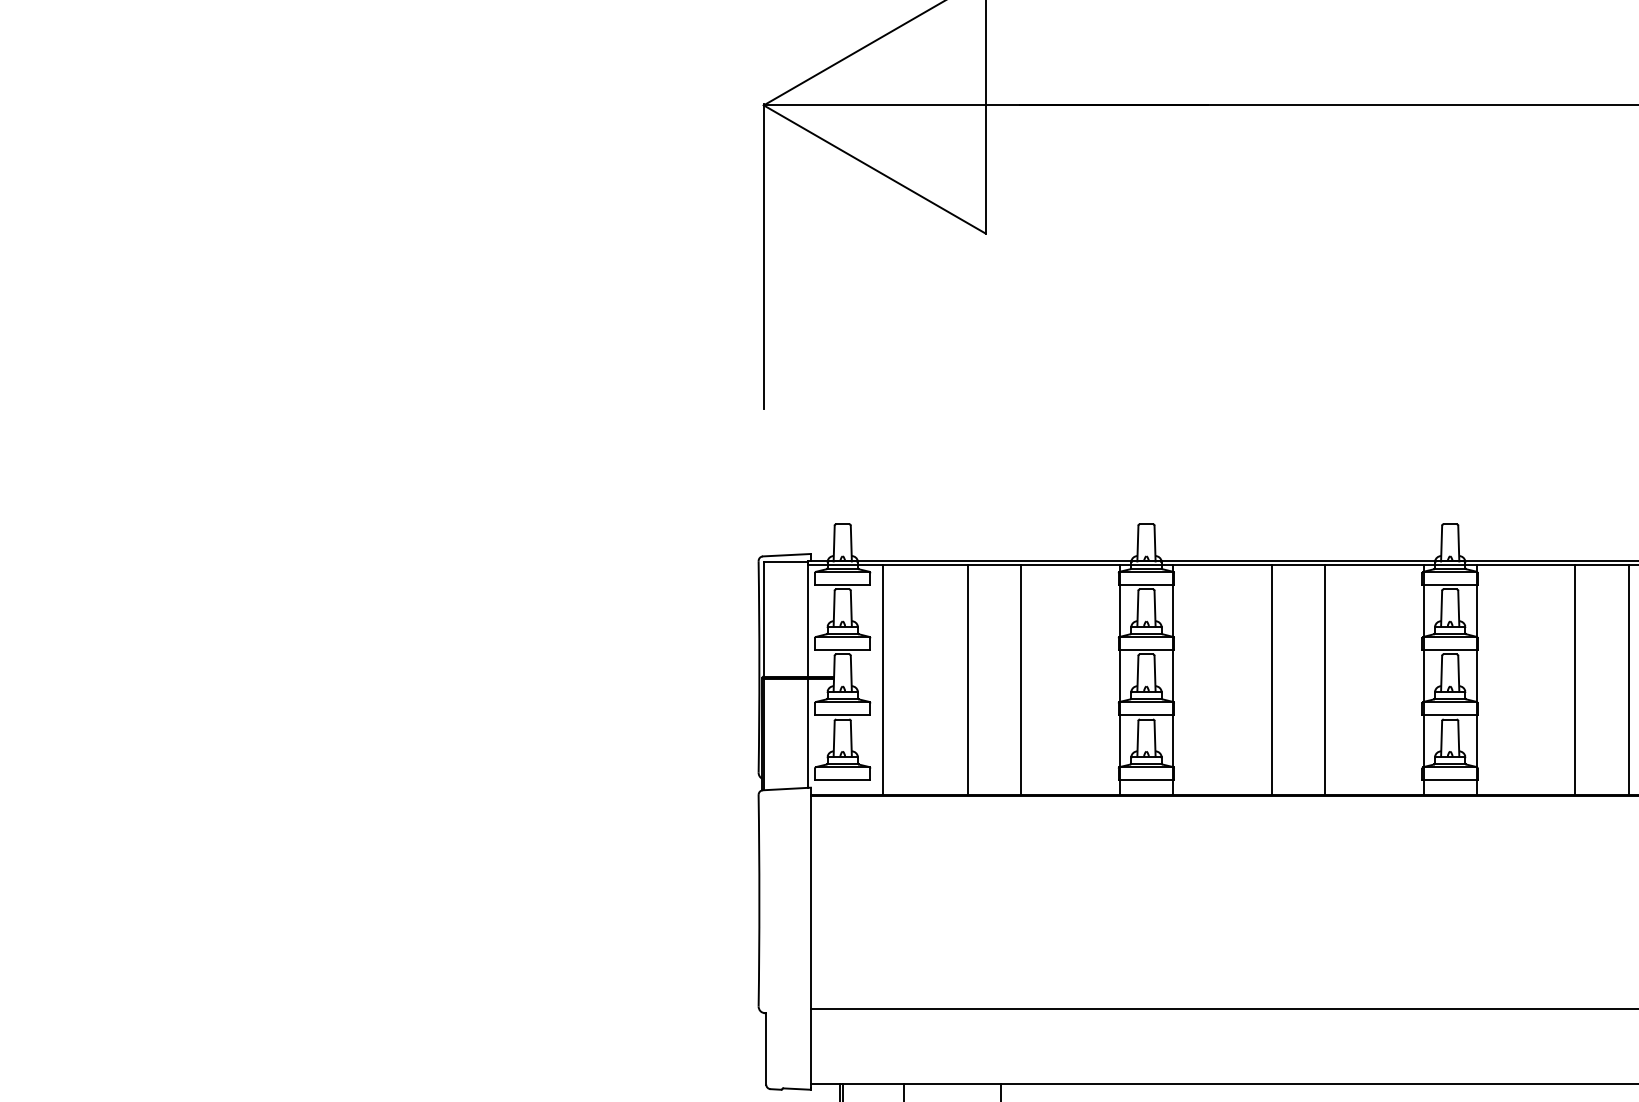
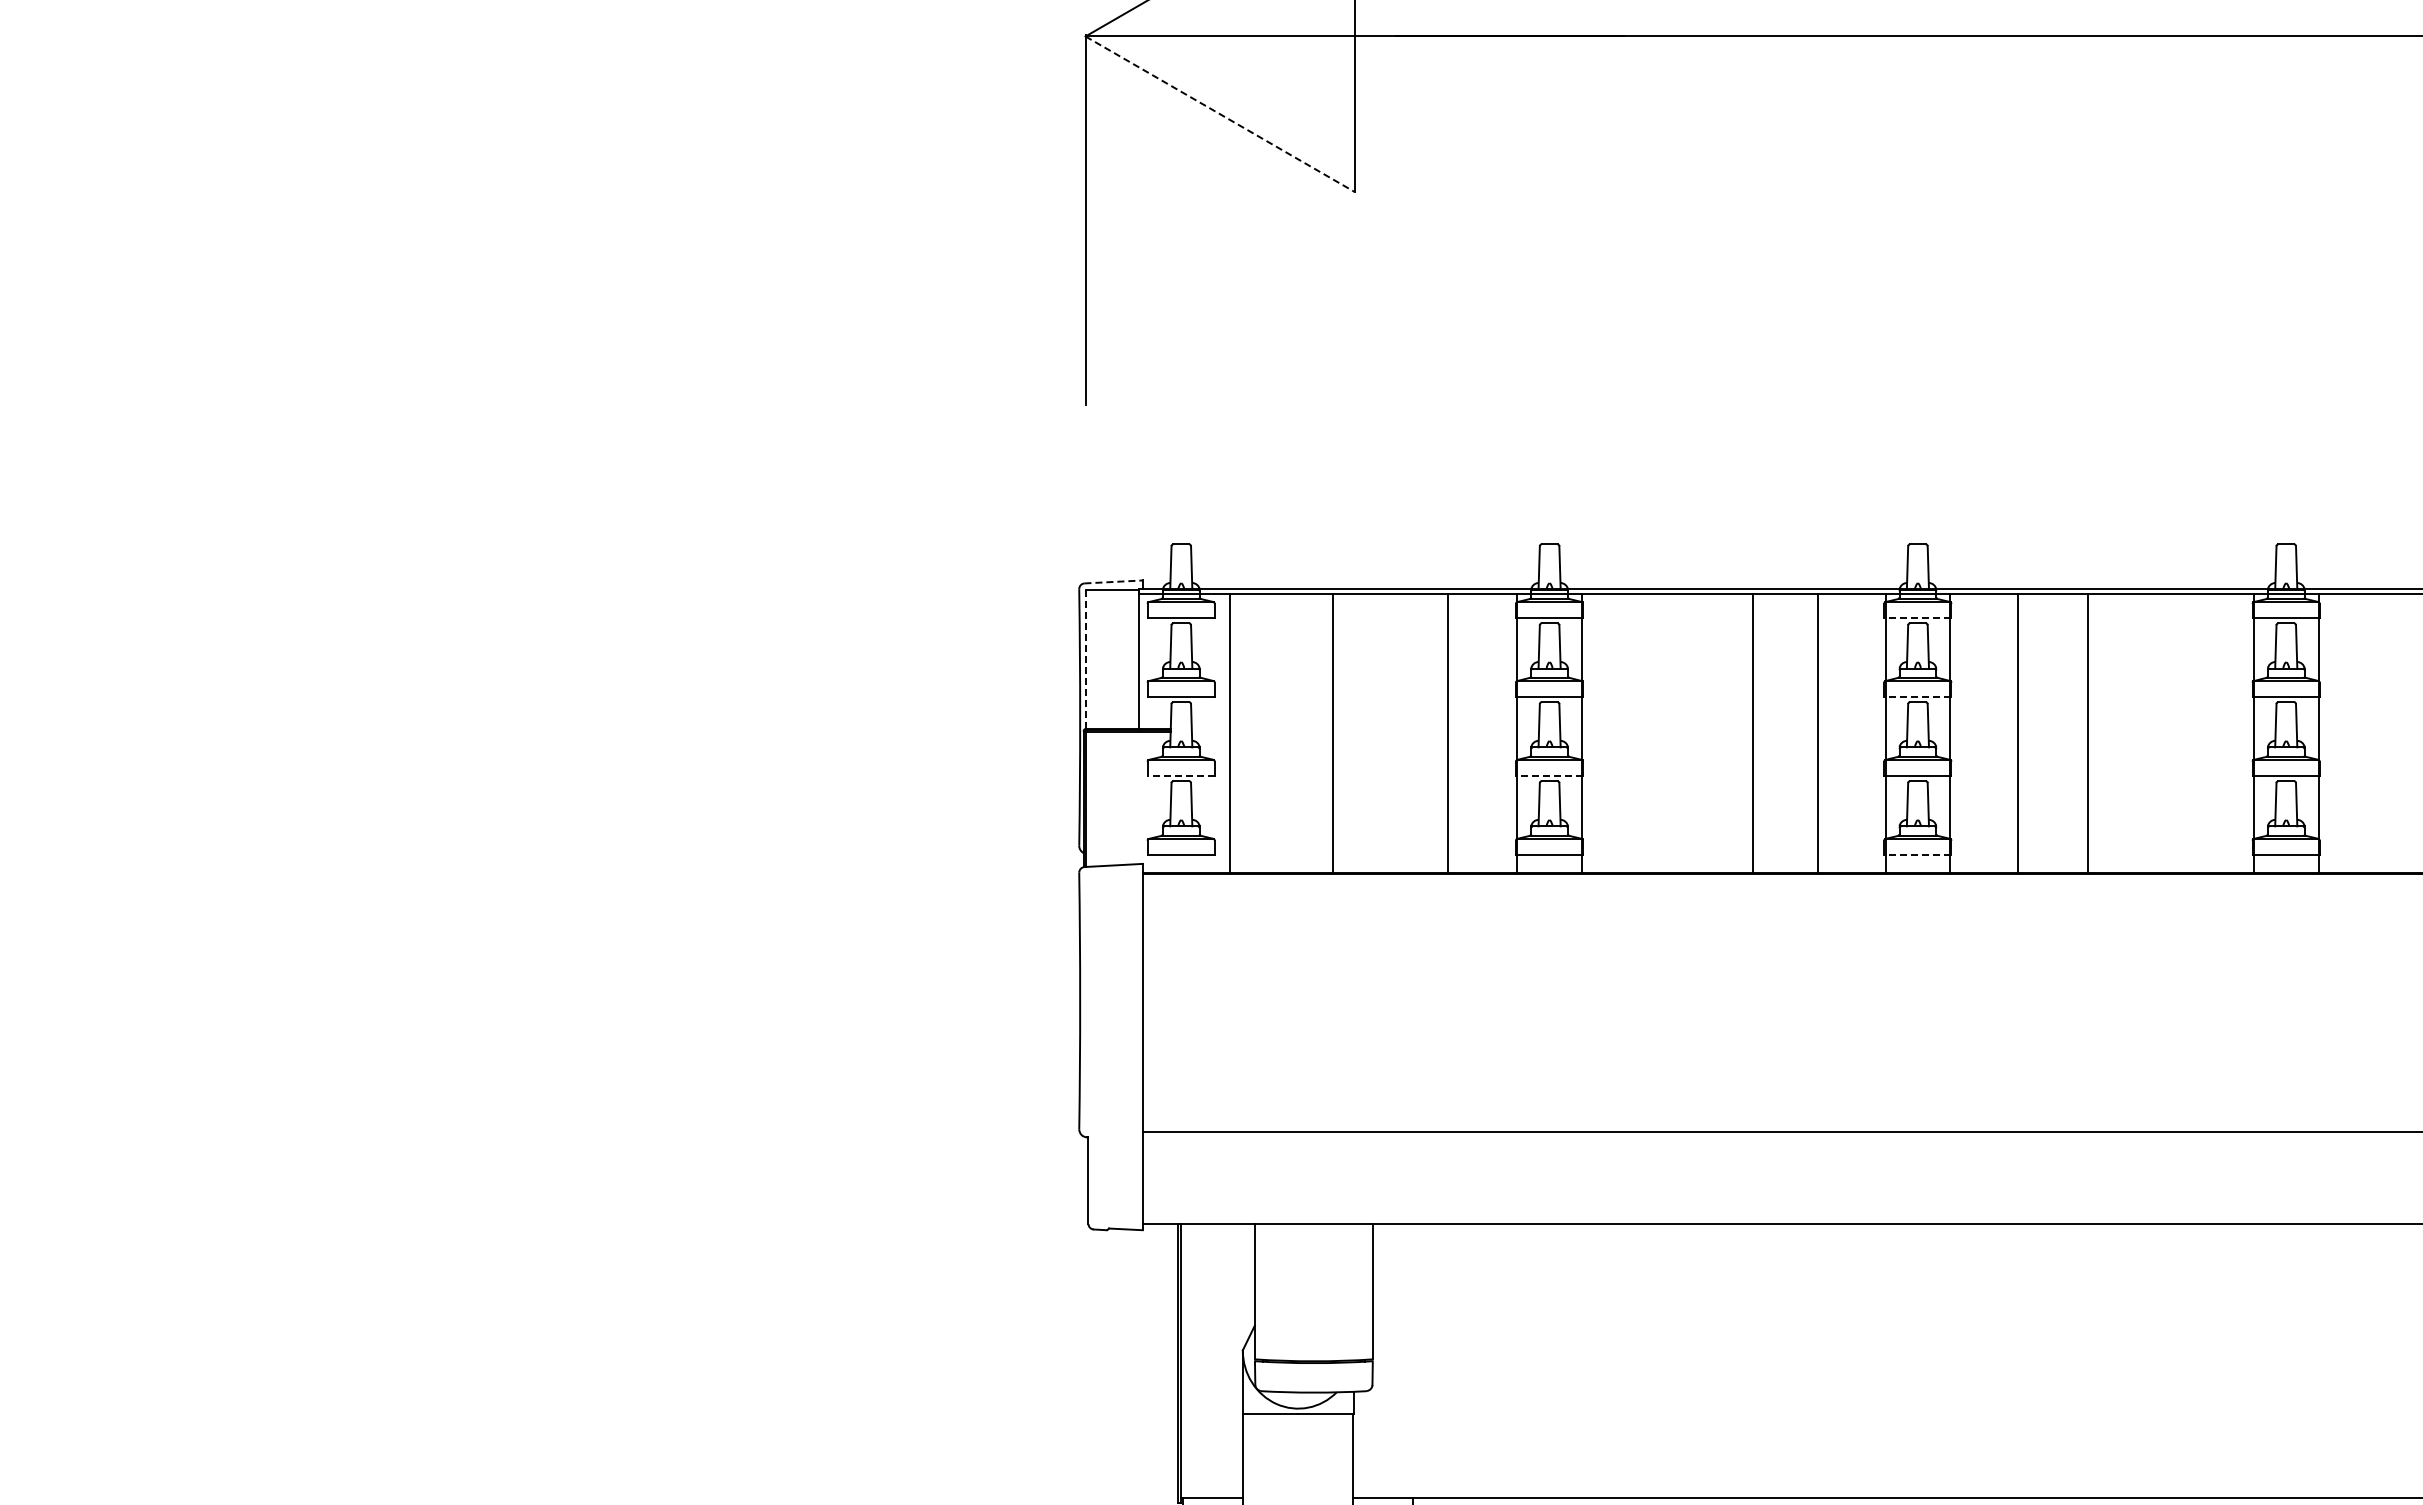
line: (875, 169) -> (1220, 114), solid -> dashed
line: (787, 554) -> (1114, 581), solid -> dashed
line: (1449, 585) -> (1917, 618), solid -> dashed
line: (763, 619) -> (1085, 659), solid -> dashed
line: (1449, 650) -> (1917, 697), solid -> dashed
line: (1021, 679) -> (1447, 732), moved
line: (1271, 679) -> (1752, 732), moved
line: (1325, 679) -> (1818, 732), moved
line: (1575, 679) -> (2017, 732), moved
line: (1628, 679) -> (2088, 732), moved
line: (842, 714) -> (1181, 775), solid -> dashed
line: (1146, 714) -> (1549, 775), solid -> dashed
line: (807, 733) -> (1138, 798), removed
line: (1449, 779) -> (1917, 854), solid -> dashed

